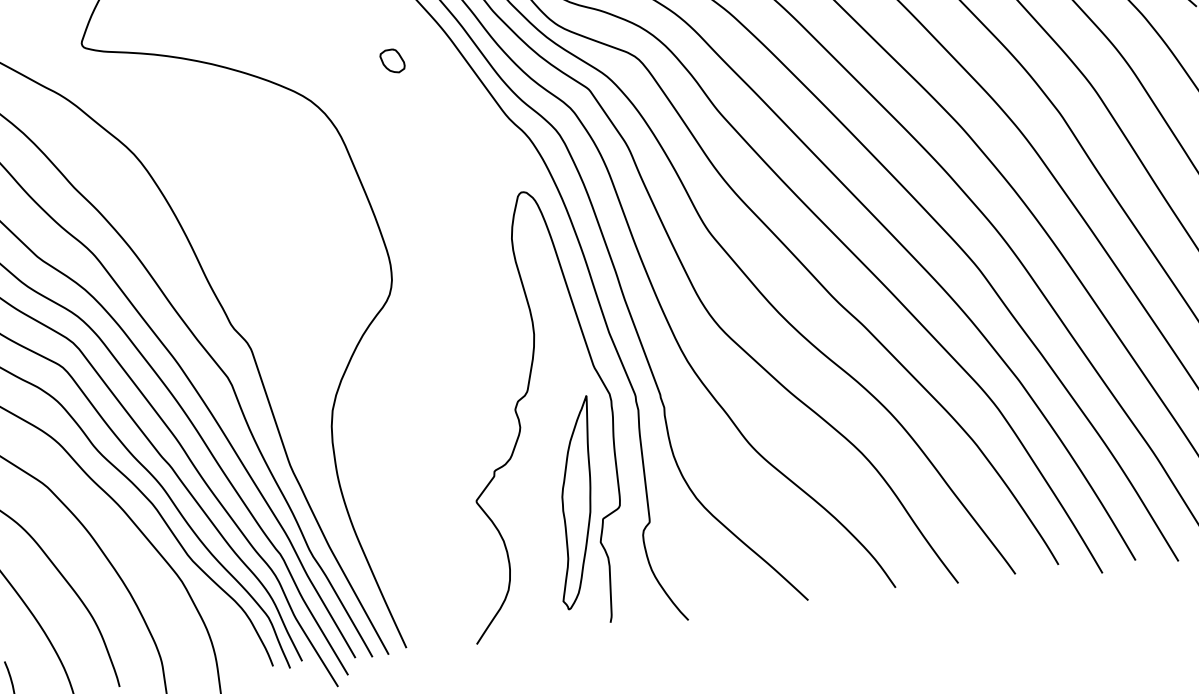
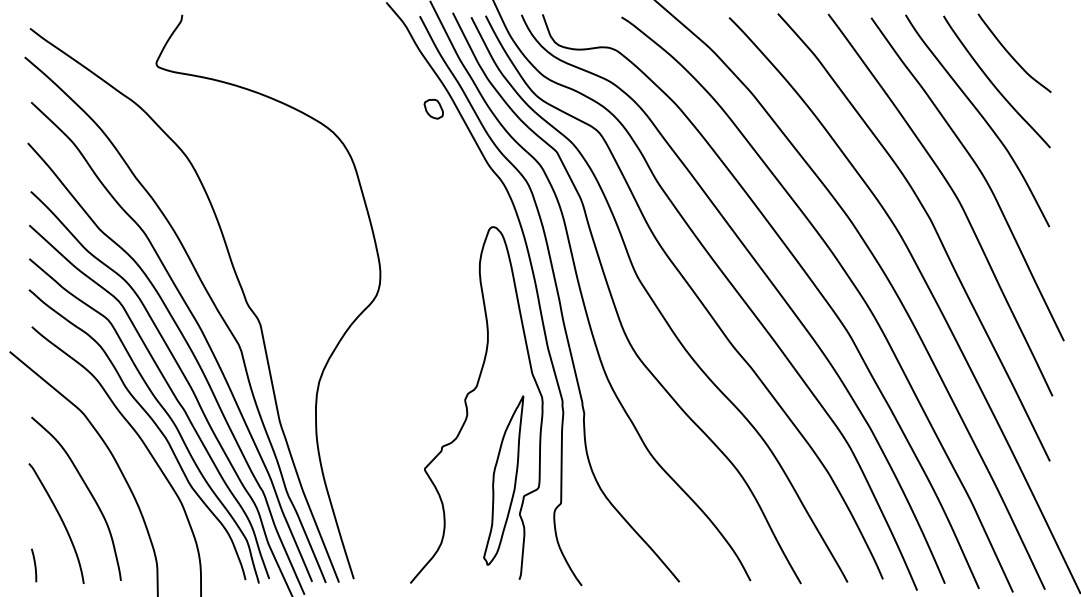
part: (392, 60) -> (433, 108), moved

